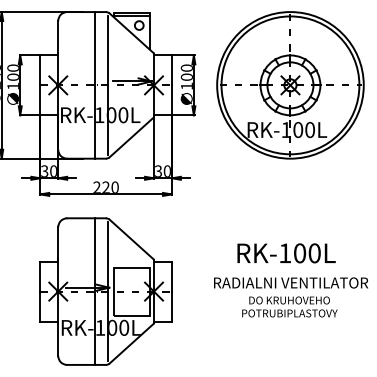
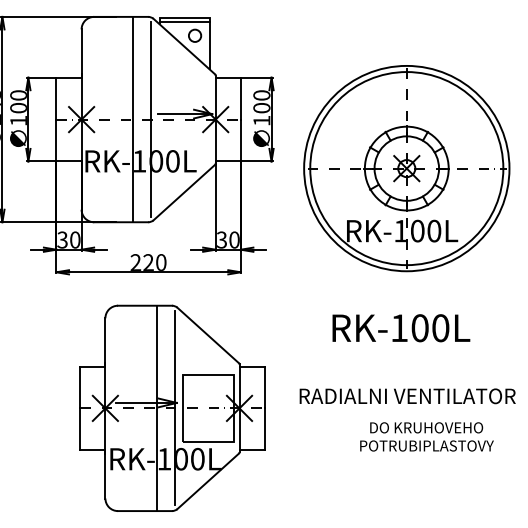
part: (290, 85) -> (406, 168), moved
text: (286, 253) -> (401, 328), moved
part: (105, 291) -> (171, 408), moved
text: (289, 306) -> (426, 436), moved

